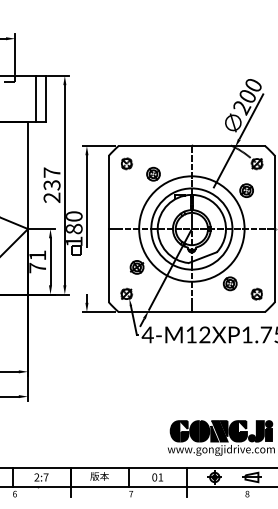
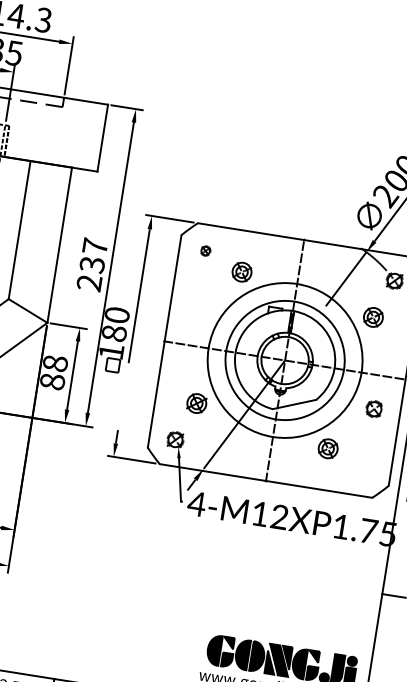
line: (35, 98) -> (88, 135), removed
part: (126, 163) -> (205, 250), size x0.6
text: (37, 261) -> (53, 372), 71 -> 88
part: (256, 293) -> (373, 407), moved

